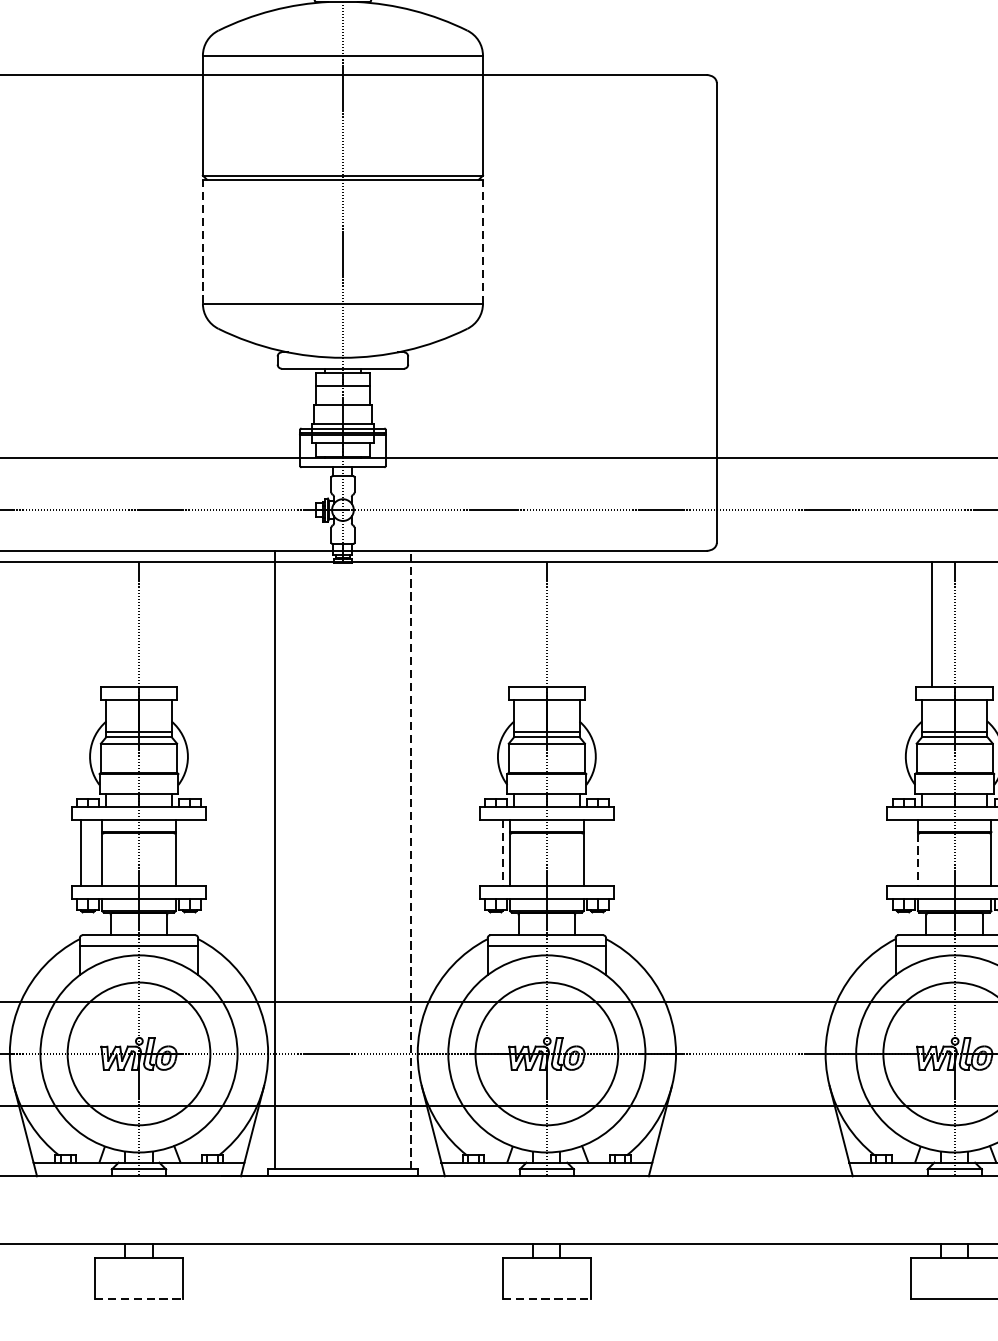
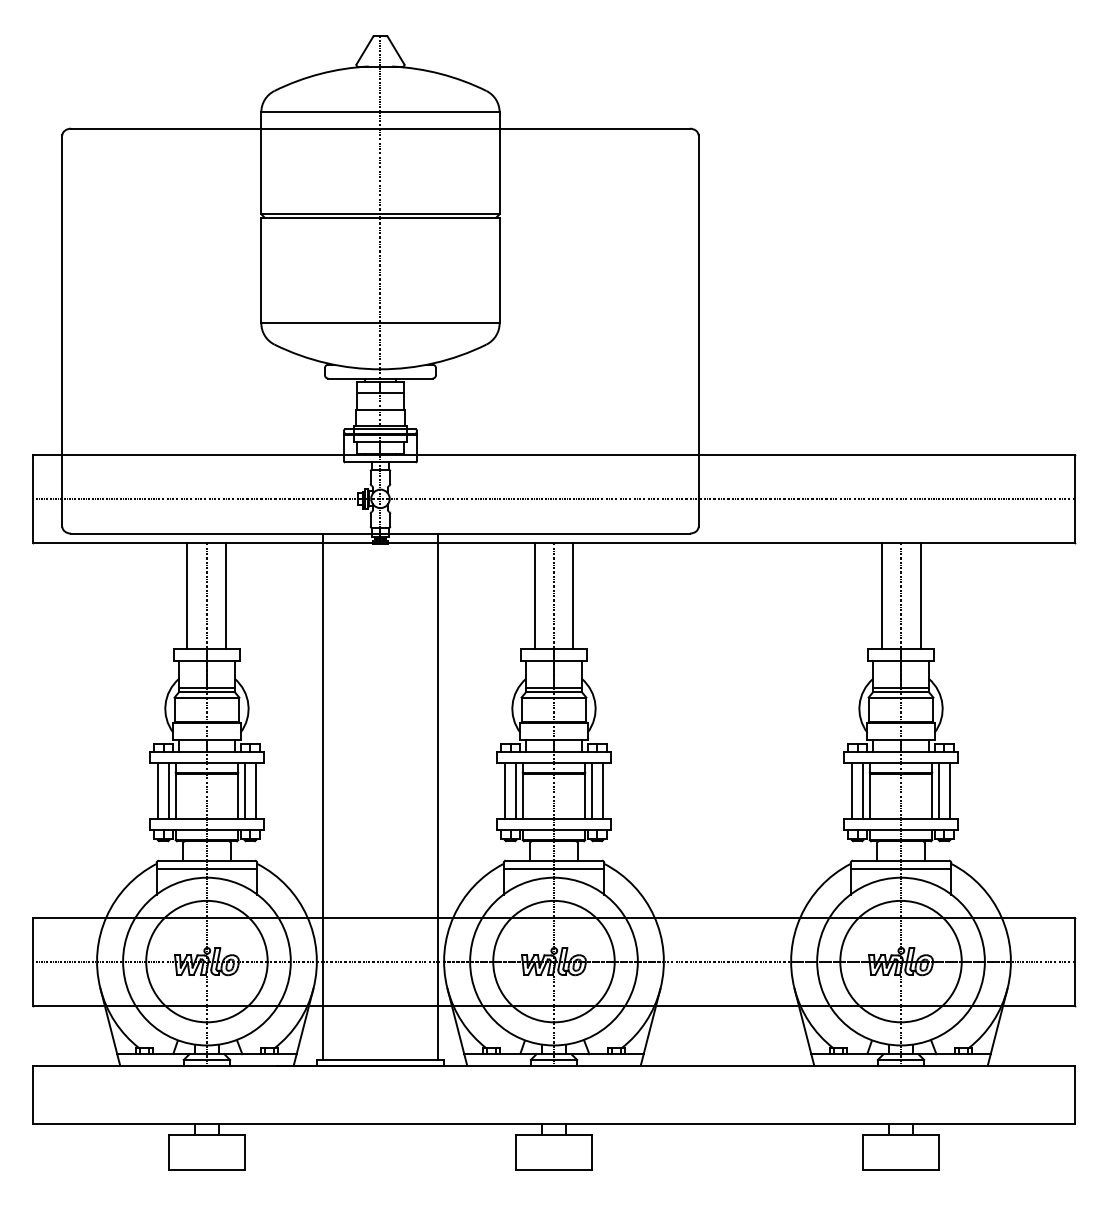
line: (203, 241) -> (261, 270), dashed -> solid
line: (482, 241) -> (499, 270), dashed -> solid
line: (116, 623) -> (187, 595), added
line: (161, 623) -> (226, 595), added
line: (523, 623) -> (534, 595), added
line: (569, 623) -> (573, 595), added
line: (977, 623) -> (920, 595), added
line: (94, 852) -> (169, 790), added
line: (183, 852) -> (244, 790), added
line: (197, 852) -> (256, 790), added
line: (488, 852) -> (504, 790), added
line: (590, 852) -> (591, 790), added
line: (605, 852) -> (603, 790), added
line: (896, 852) -> (851, 790), added
line: (910, 852) -> (863, 790), added
line: (502, 854) -> (516, 791), dashed -> solid
line: (411, 859) -> (438, 796), dashed -> solid
line: (917, 859) -> (869, 796), dashed -> solid
line: (138, 1298) -> (206, 1169), dashed -> solid
line: (547, 1298) -> (554, 1169), dashed -> solid

